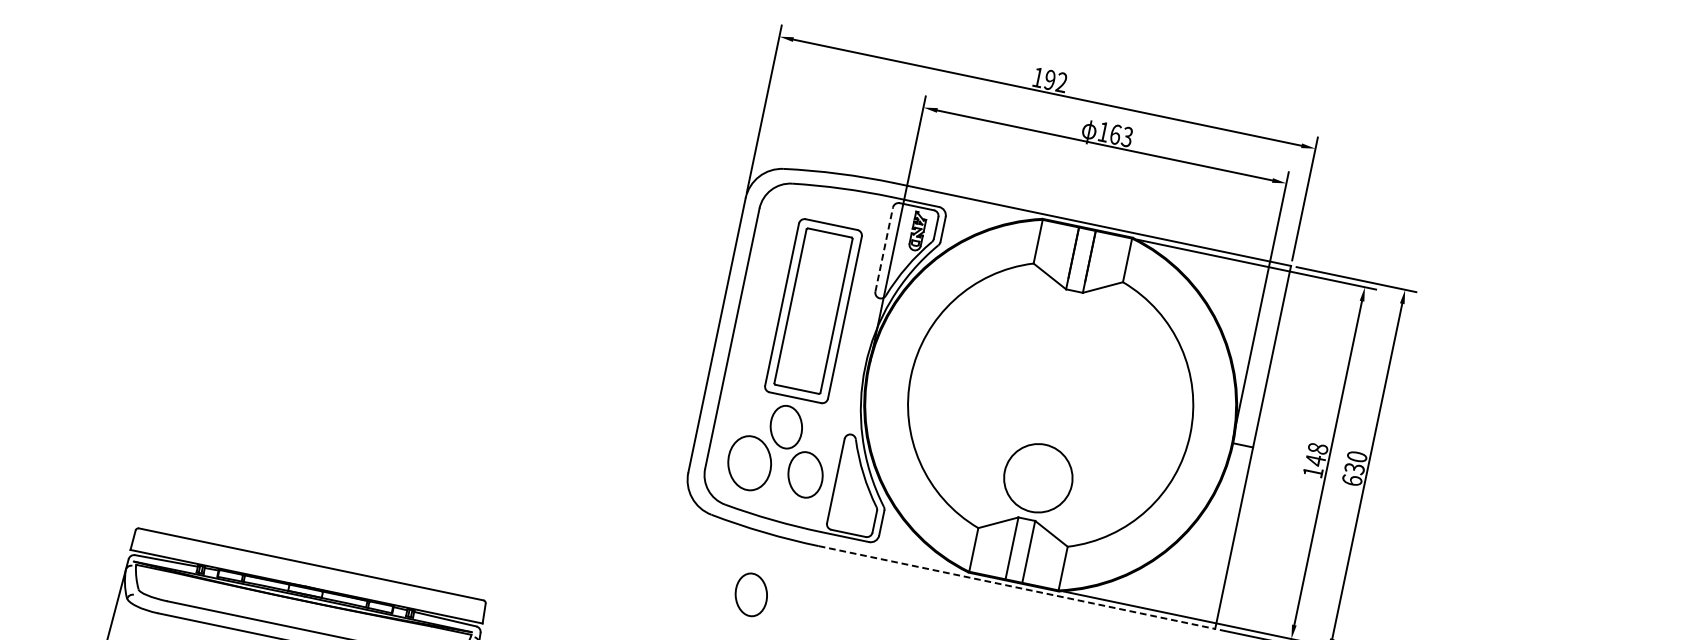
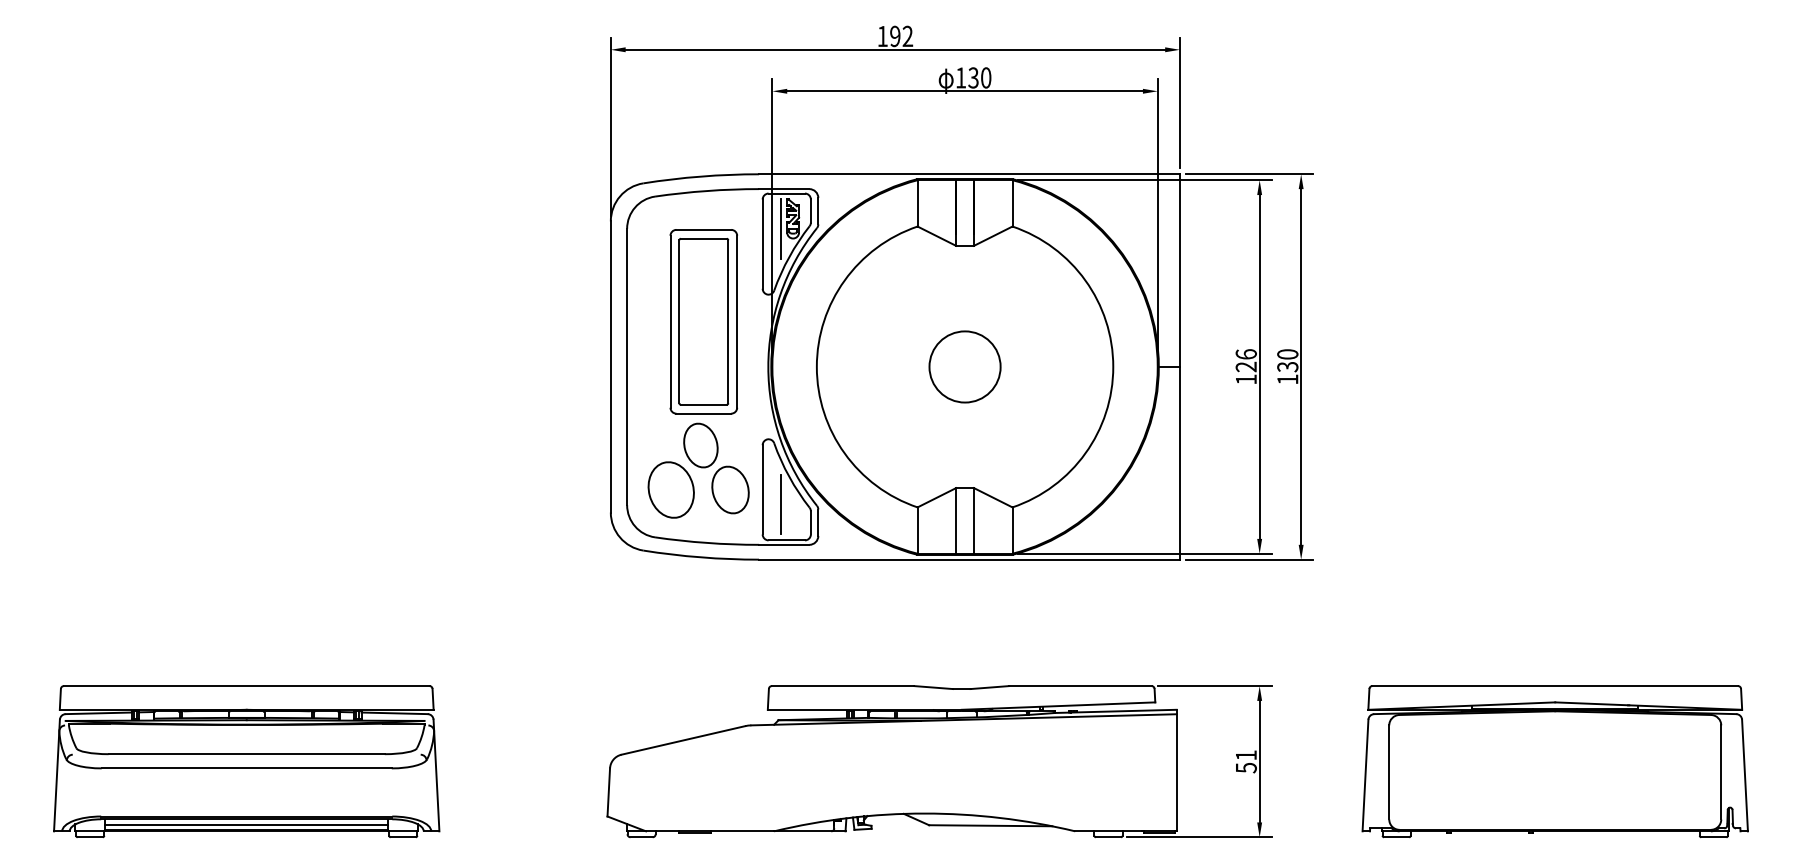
text: (1121, 135) -> (979, 77), 163 -> 130
line: (904, 238) -> (780, 228), added
line: (883, 249) -> (762, 244), dashed -> solid
text: (1316, 454) -> (1245, 360), 148 -> 126
circle: (1037, 477) -> (964, 366), moved
text: (1351, 480) -> (1287, 379), 630 -> 130
line: (849, 498) -> (780, 504), added
line: (1017, 587) -> (970, 559), dashed -> solid
part: (750, 594) -> (700, 623), removed

